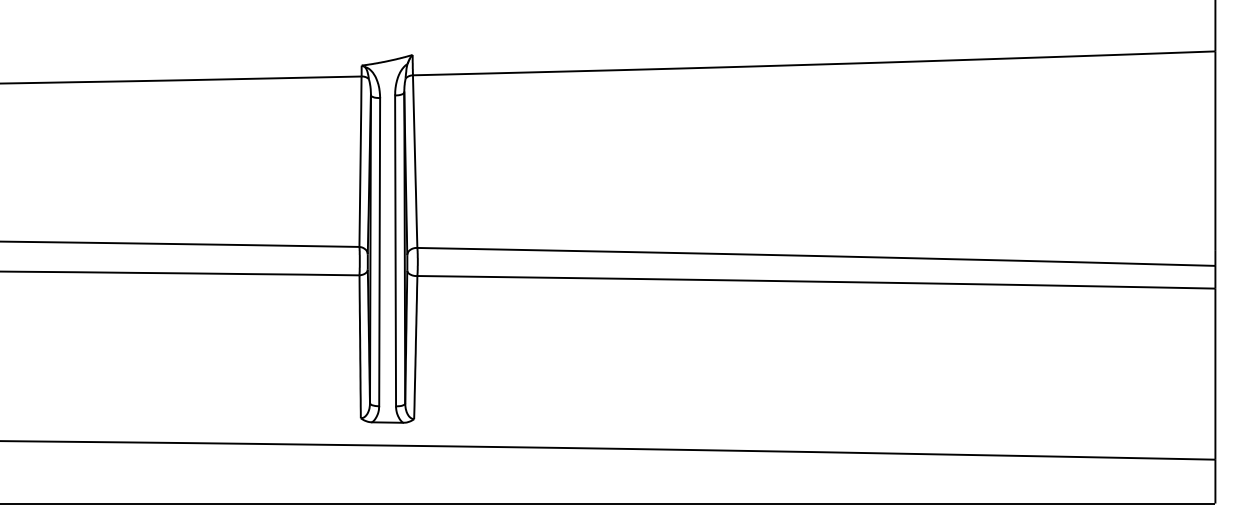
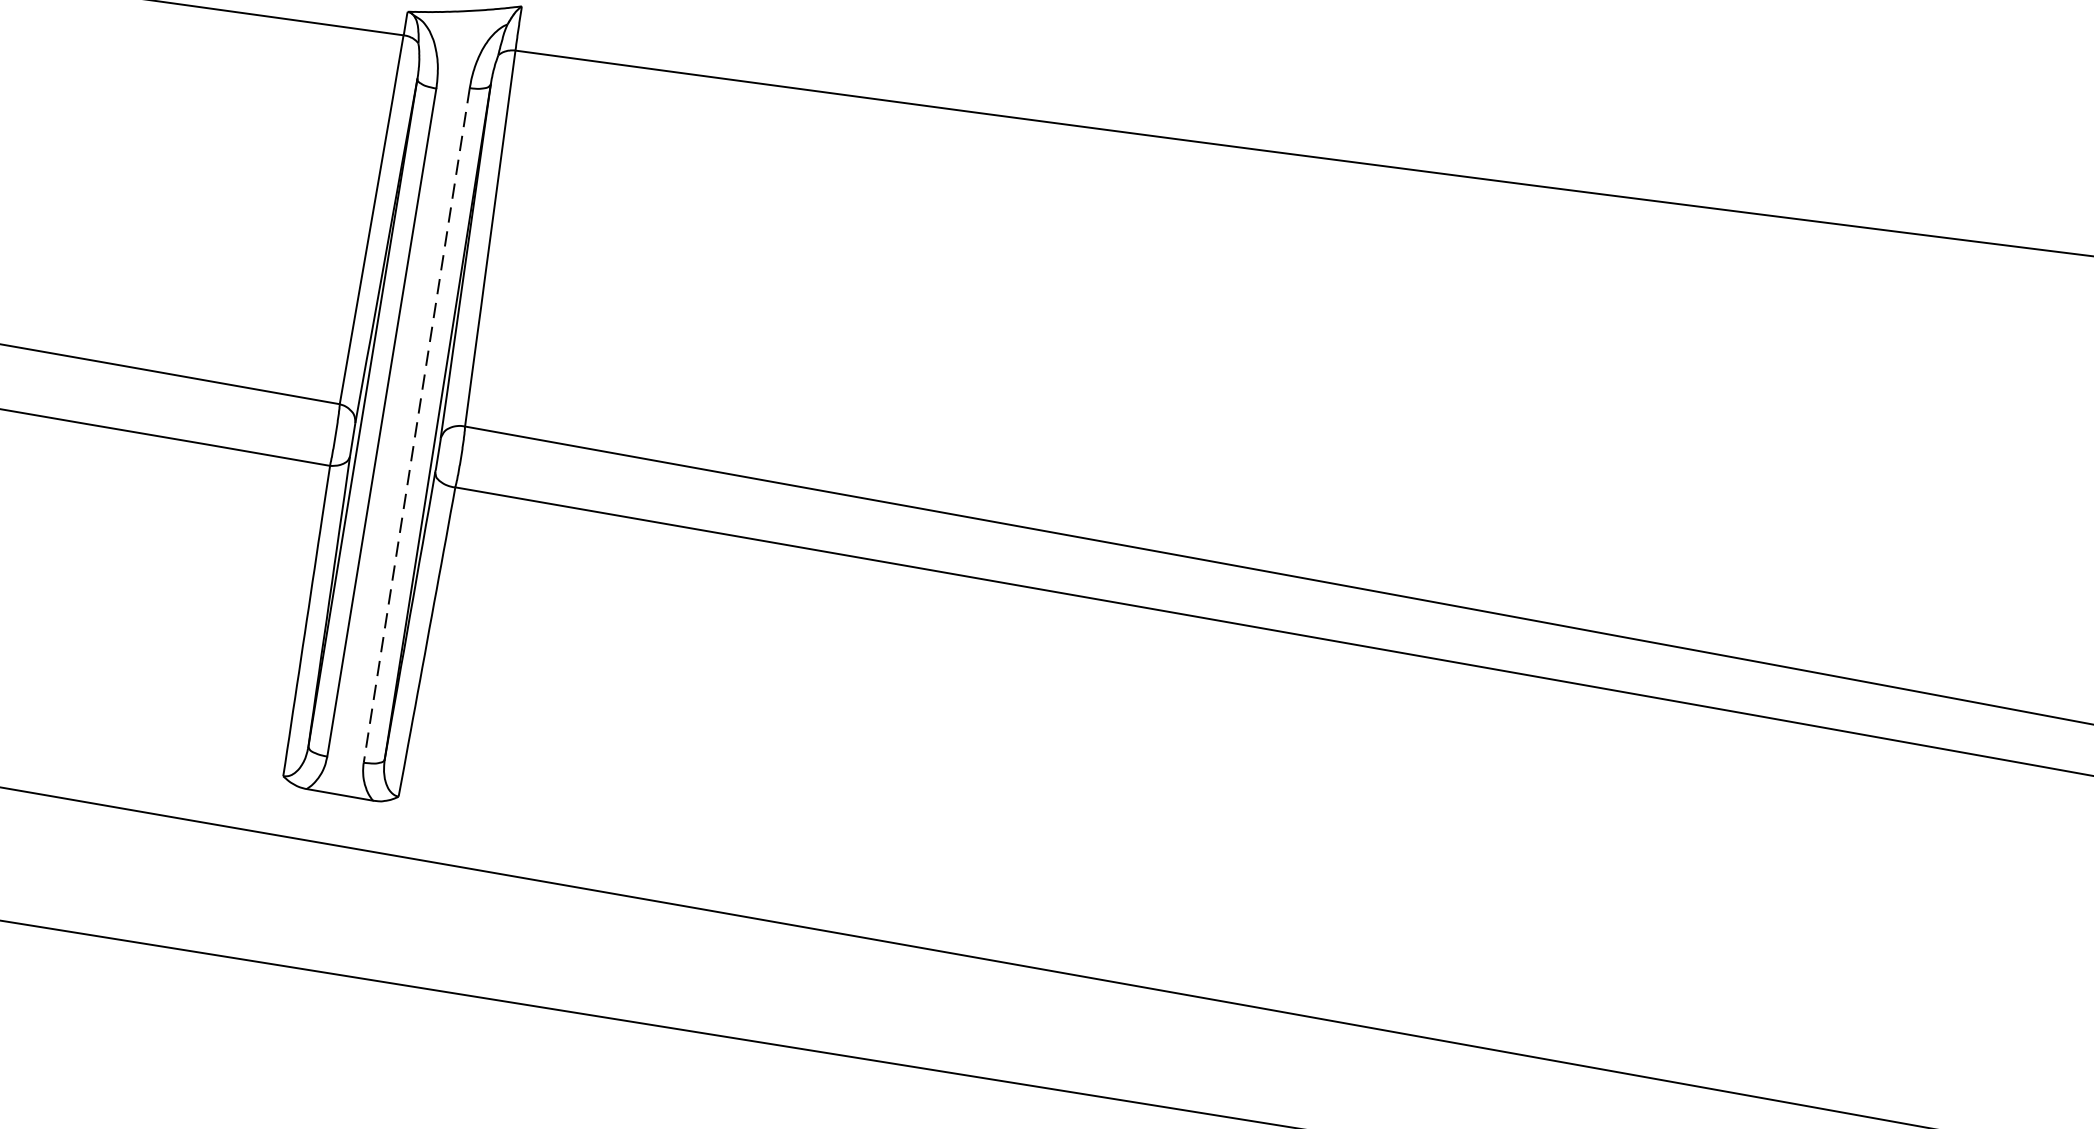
line: (395, 251) -> (416, 426), solid -> dashed

